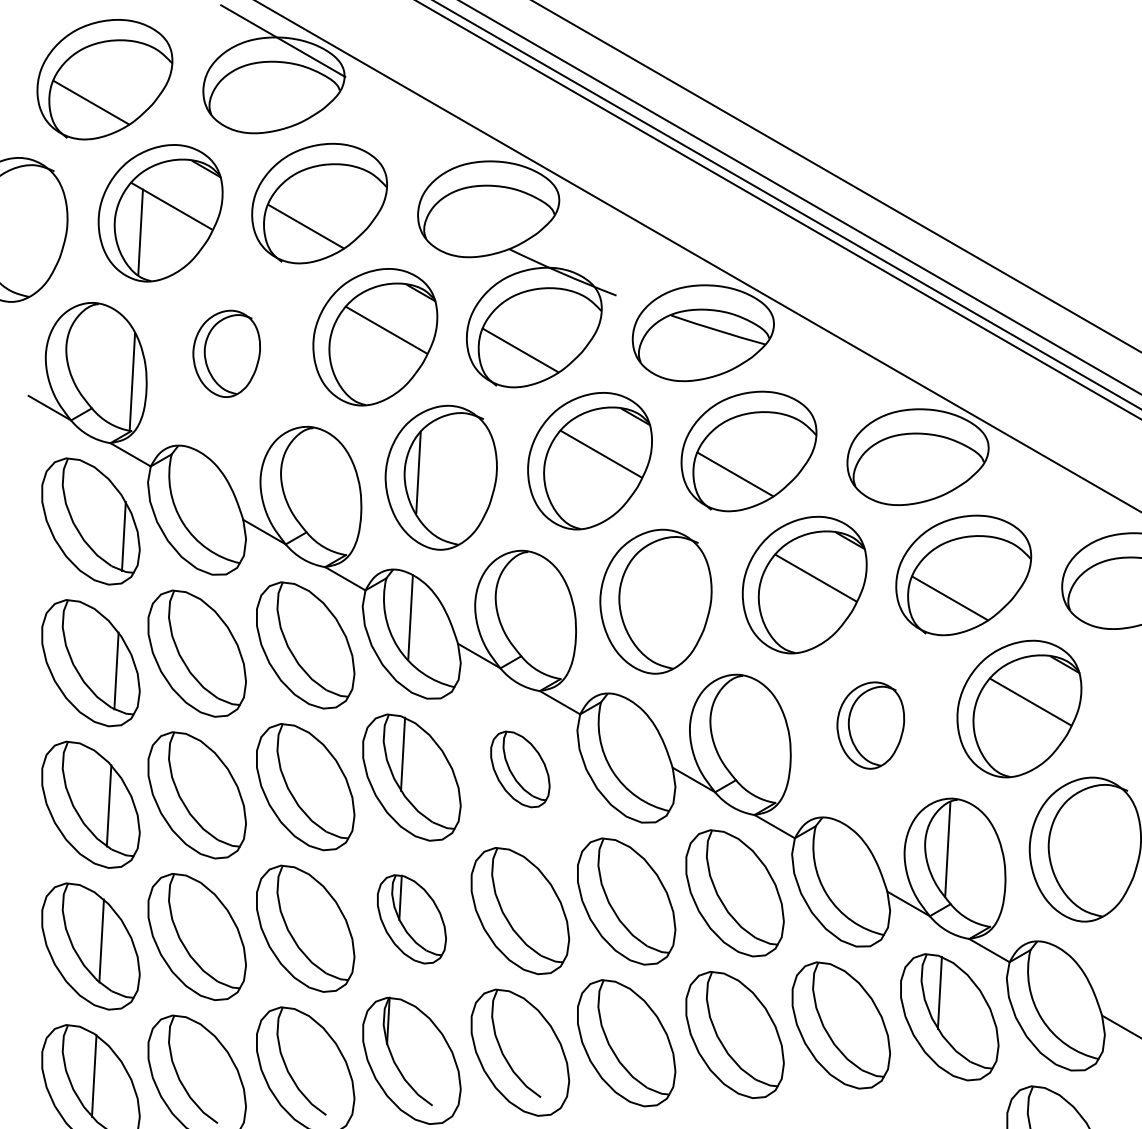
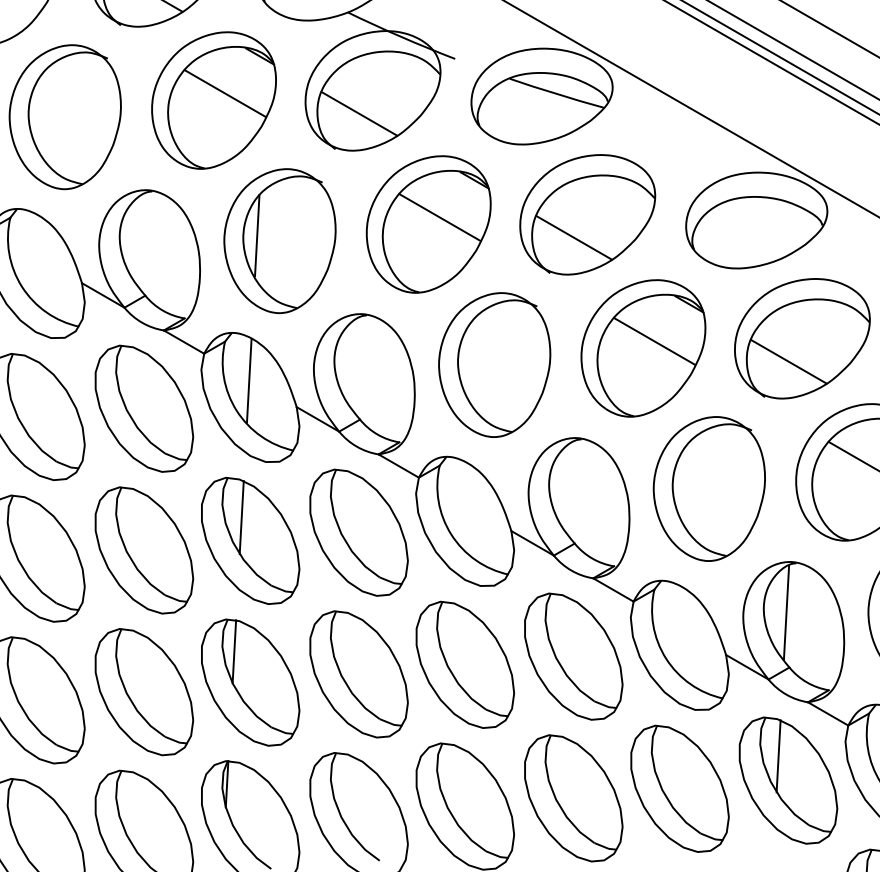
part: (226, 353) -> (65, 116), size x1.67
part: (870, 725) -> (709, 488), size x1.67
part: (520, 769) -> (359, 532), size x1.67
part: (411, 919) -> (250, 682), size x1.43

